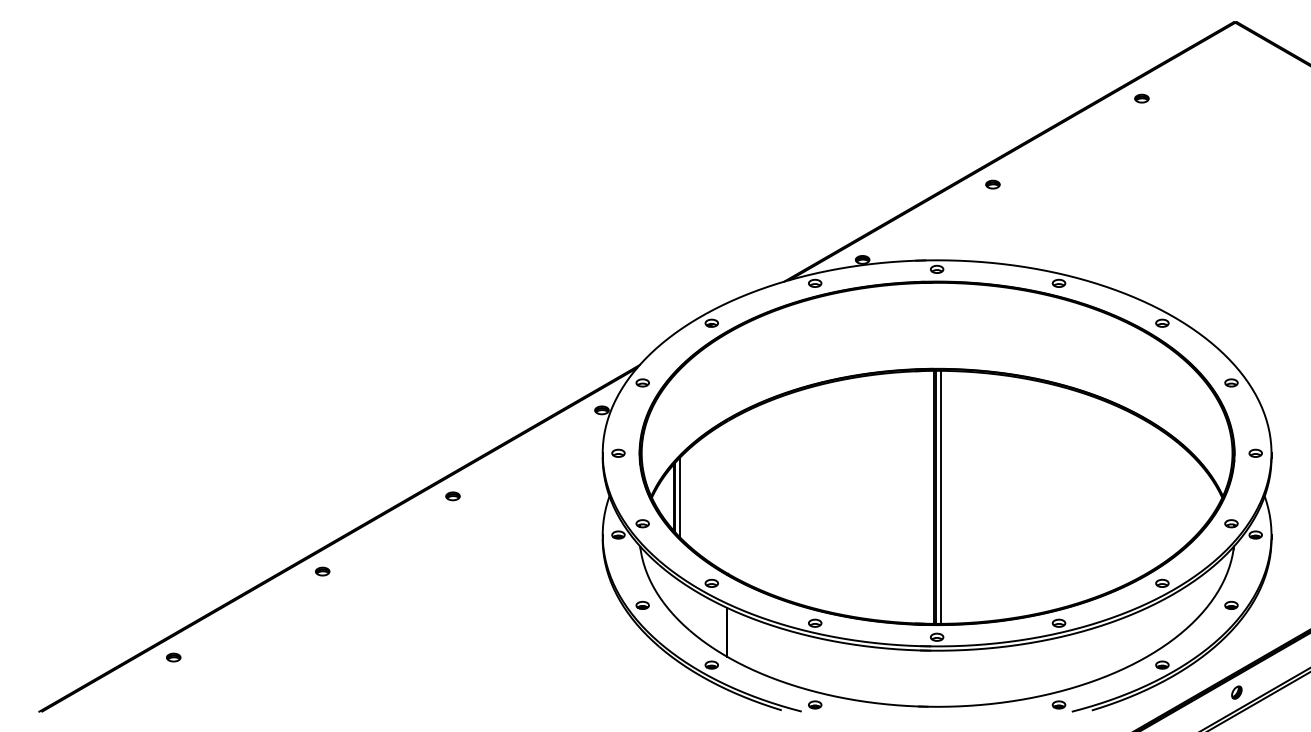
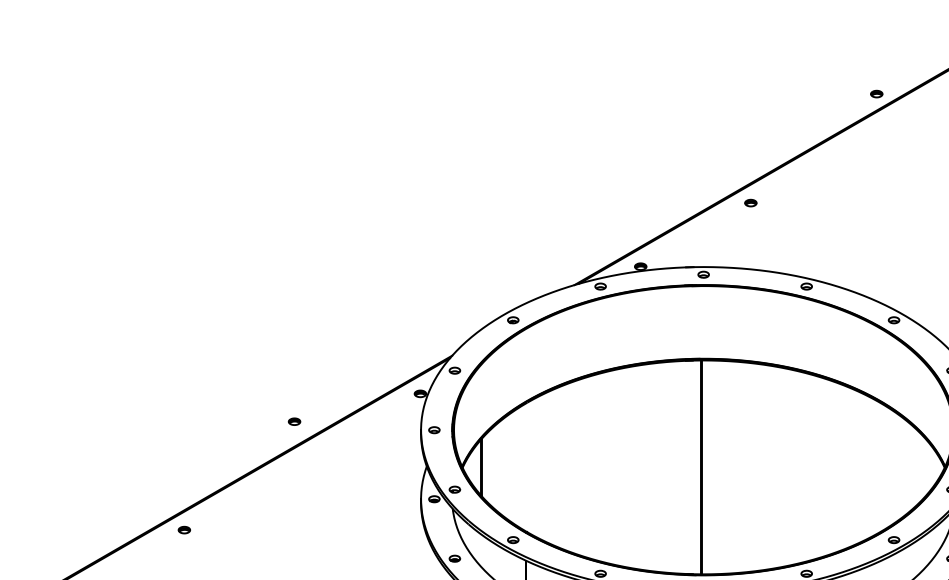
part: (1141, 98) -> (876, 93), moved
part: (452, 496) -> (294, 421), moved
line: (940, 496) -> (706, 466), removed
line: (680, 497) -> (486, 467), removed

